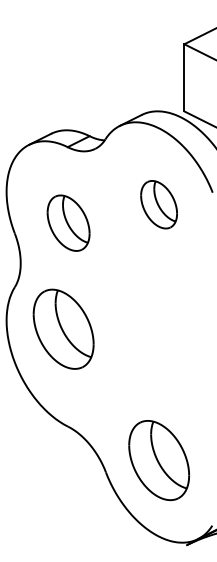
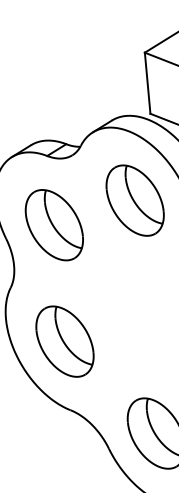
part: (158, 204) -> (134, 200), size x1.67
part: (68, 222) -> (54, 224), size x1.43
part: (63, 328) -> (64, 340), moved

